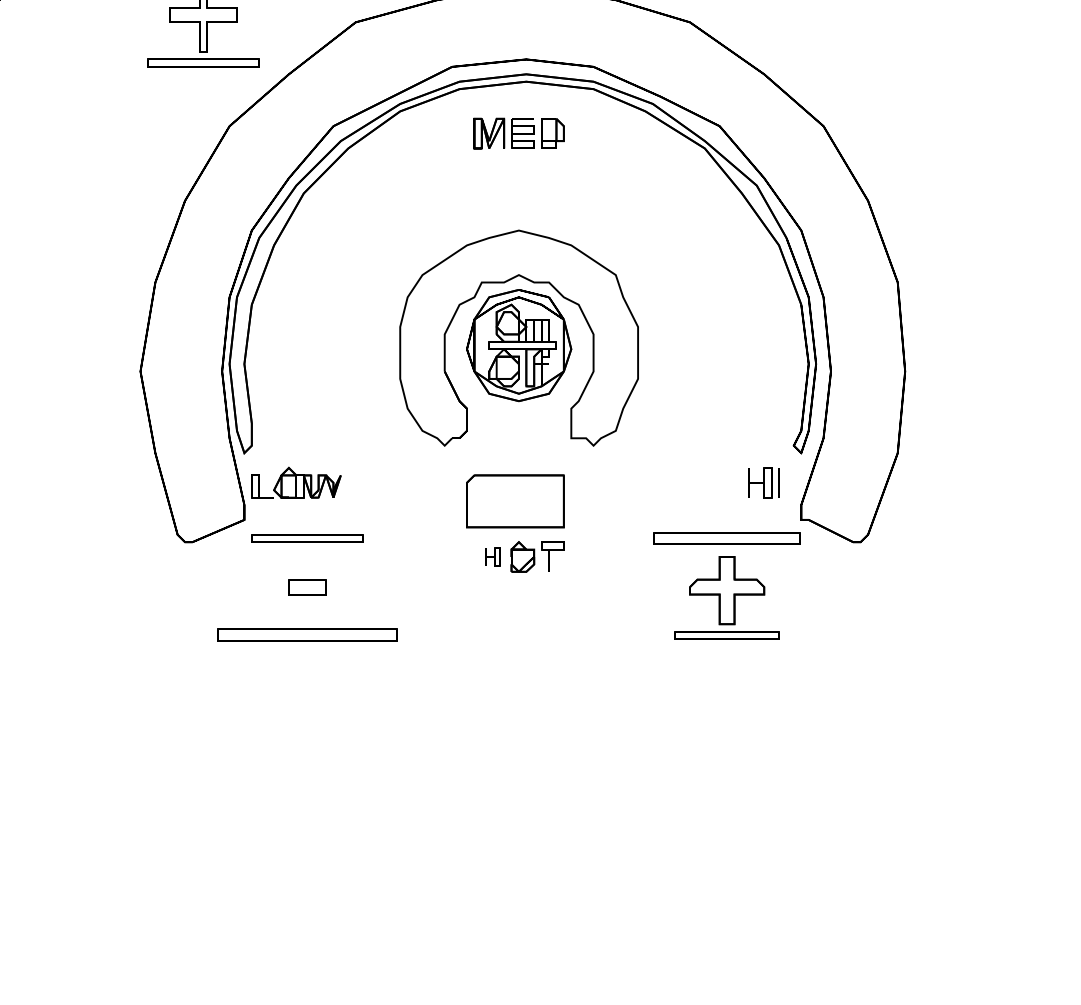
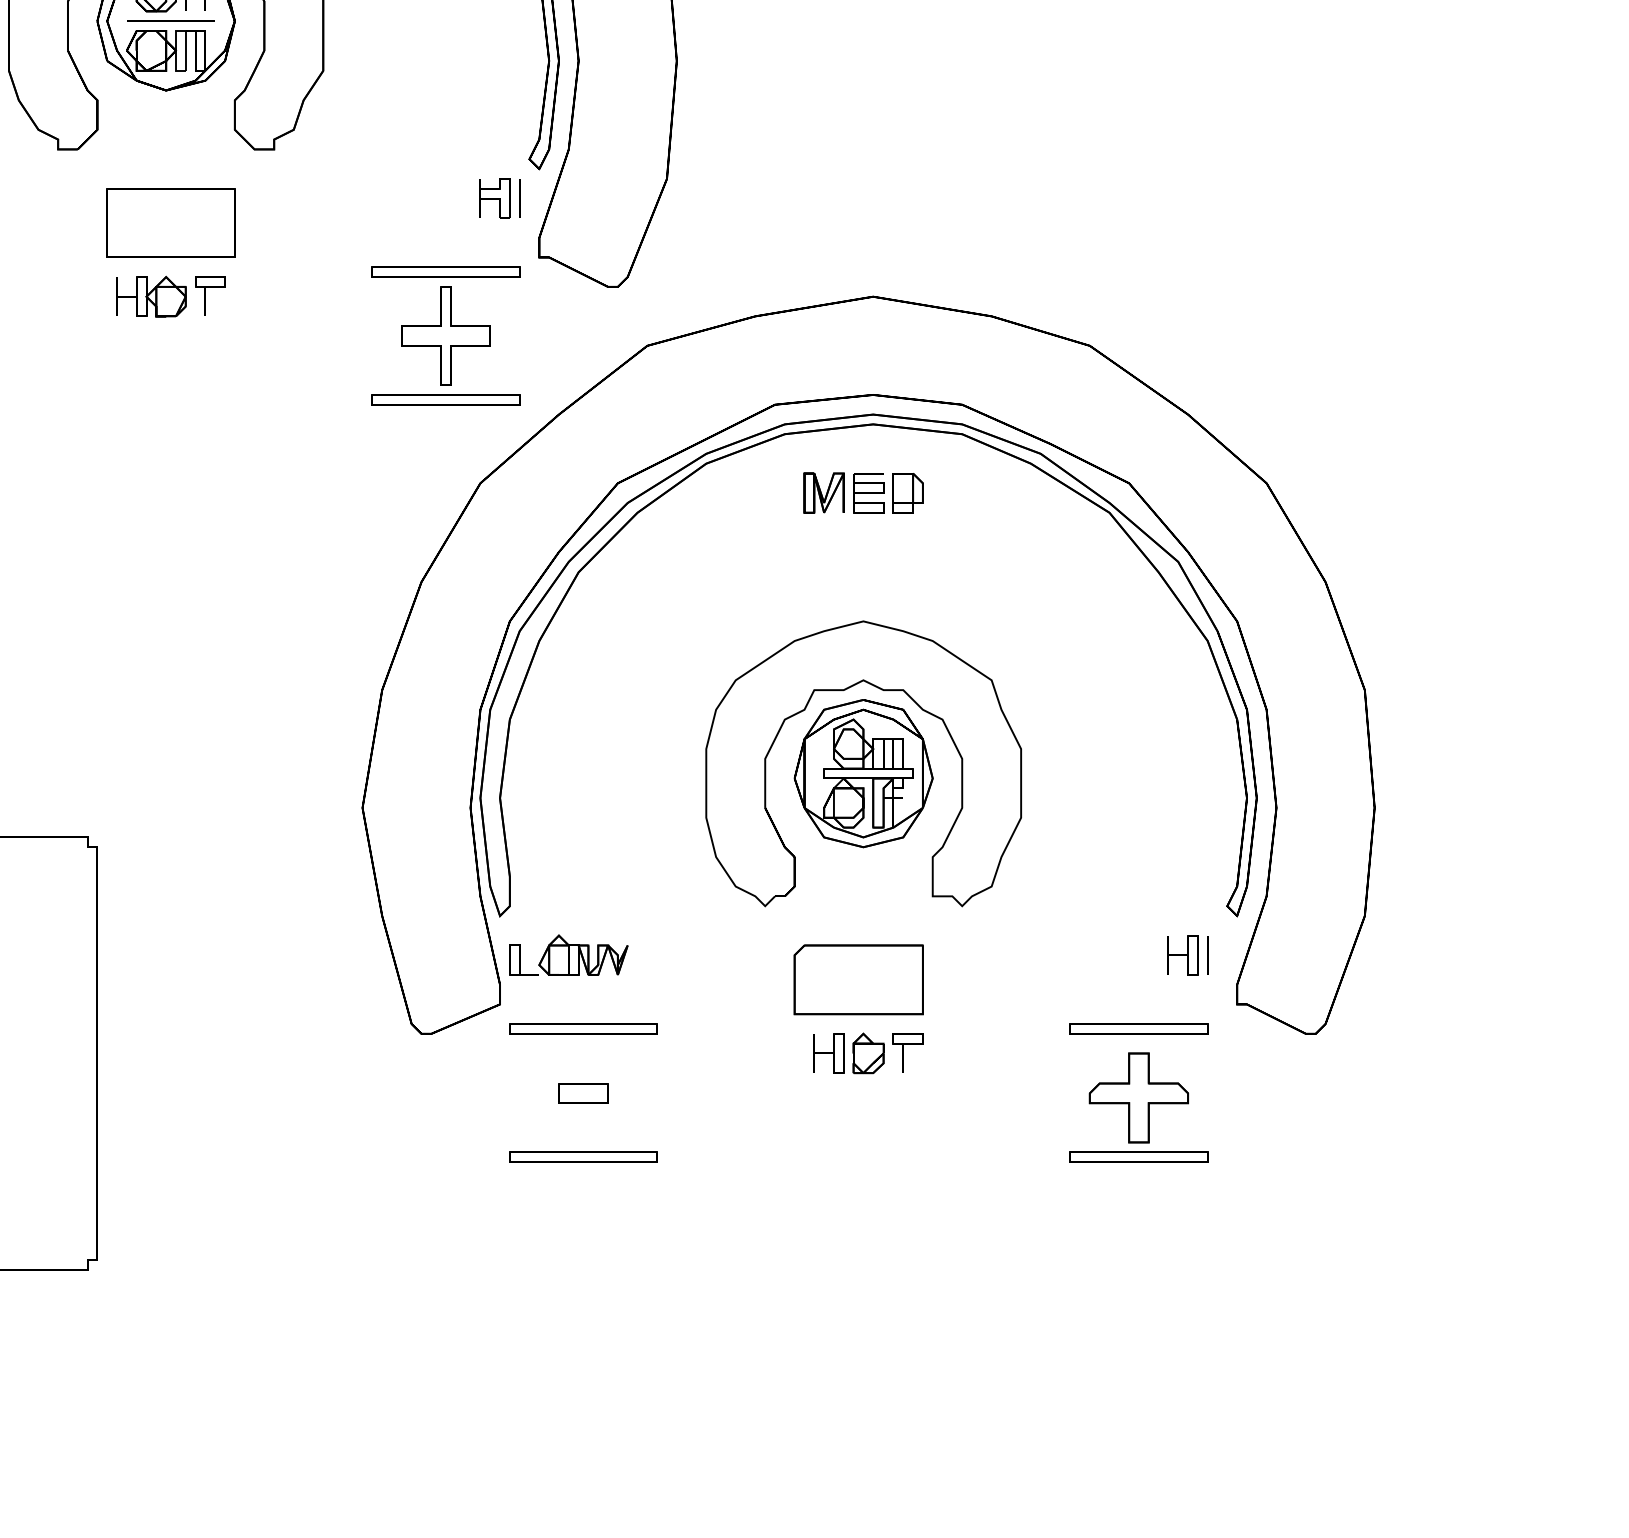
part: (726, 538) -> (1138, 1028), size x0.71
part: (492, 557) -> (828, 1053), size x1.67
part: (307, 634) -> (583, 1156), size x0.62

